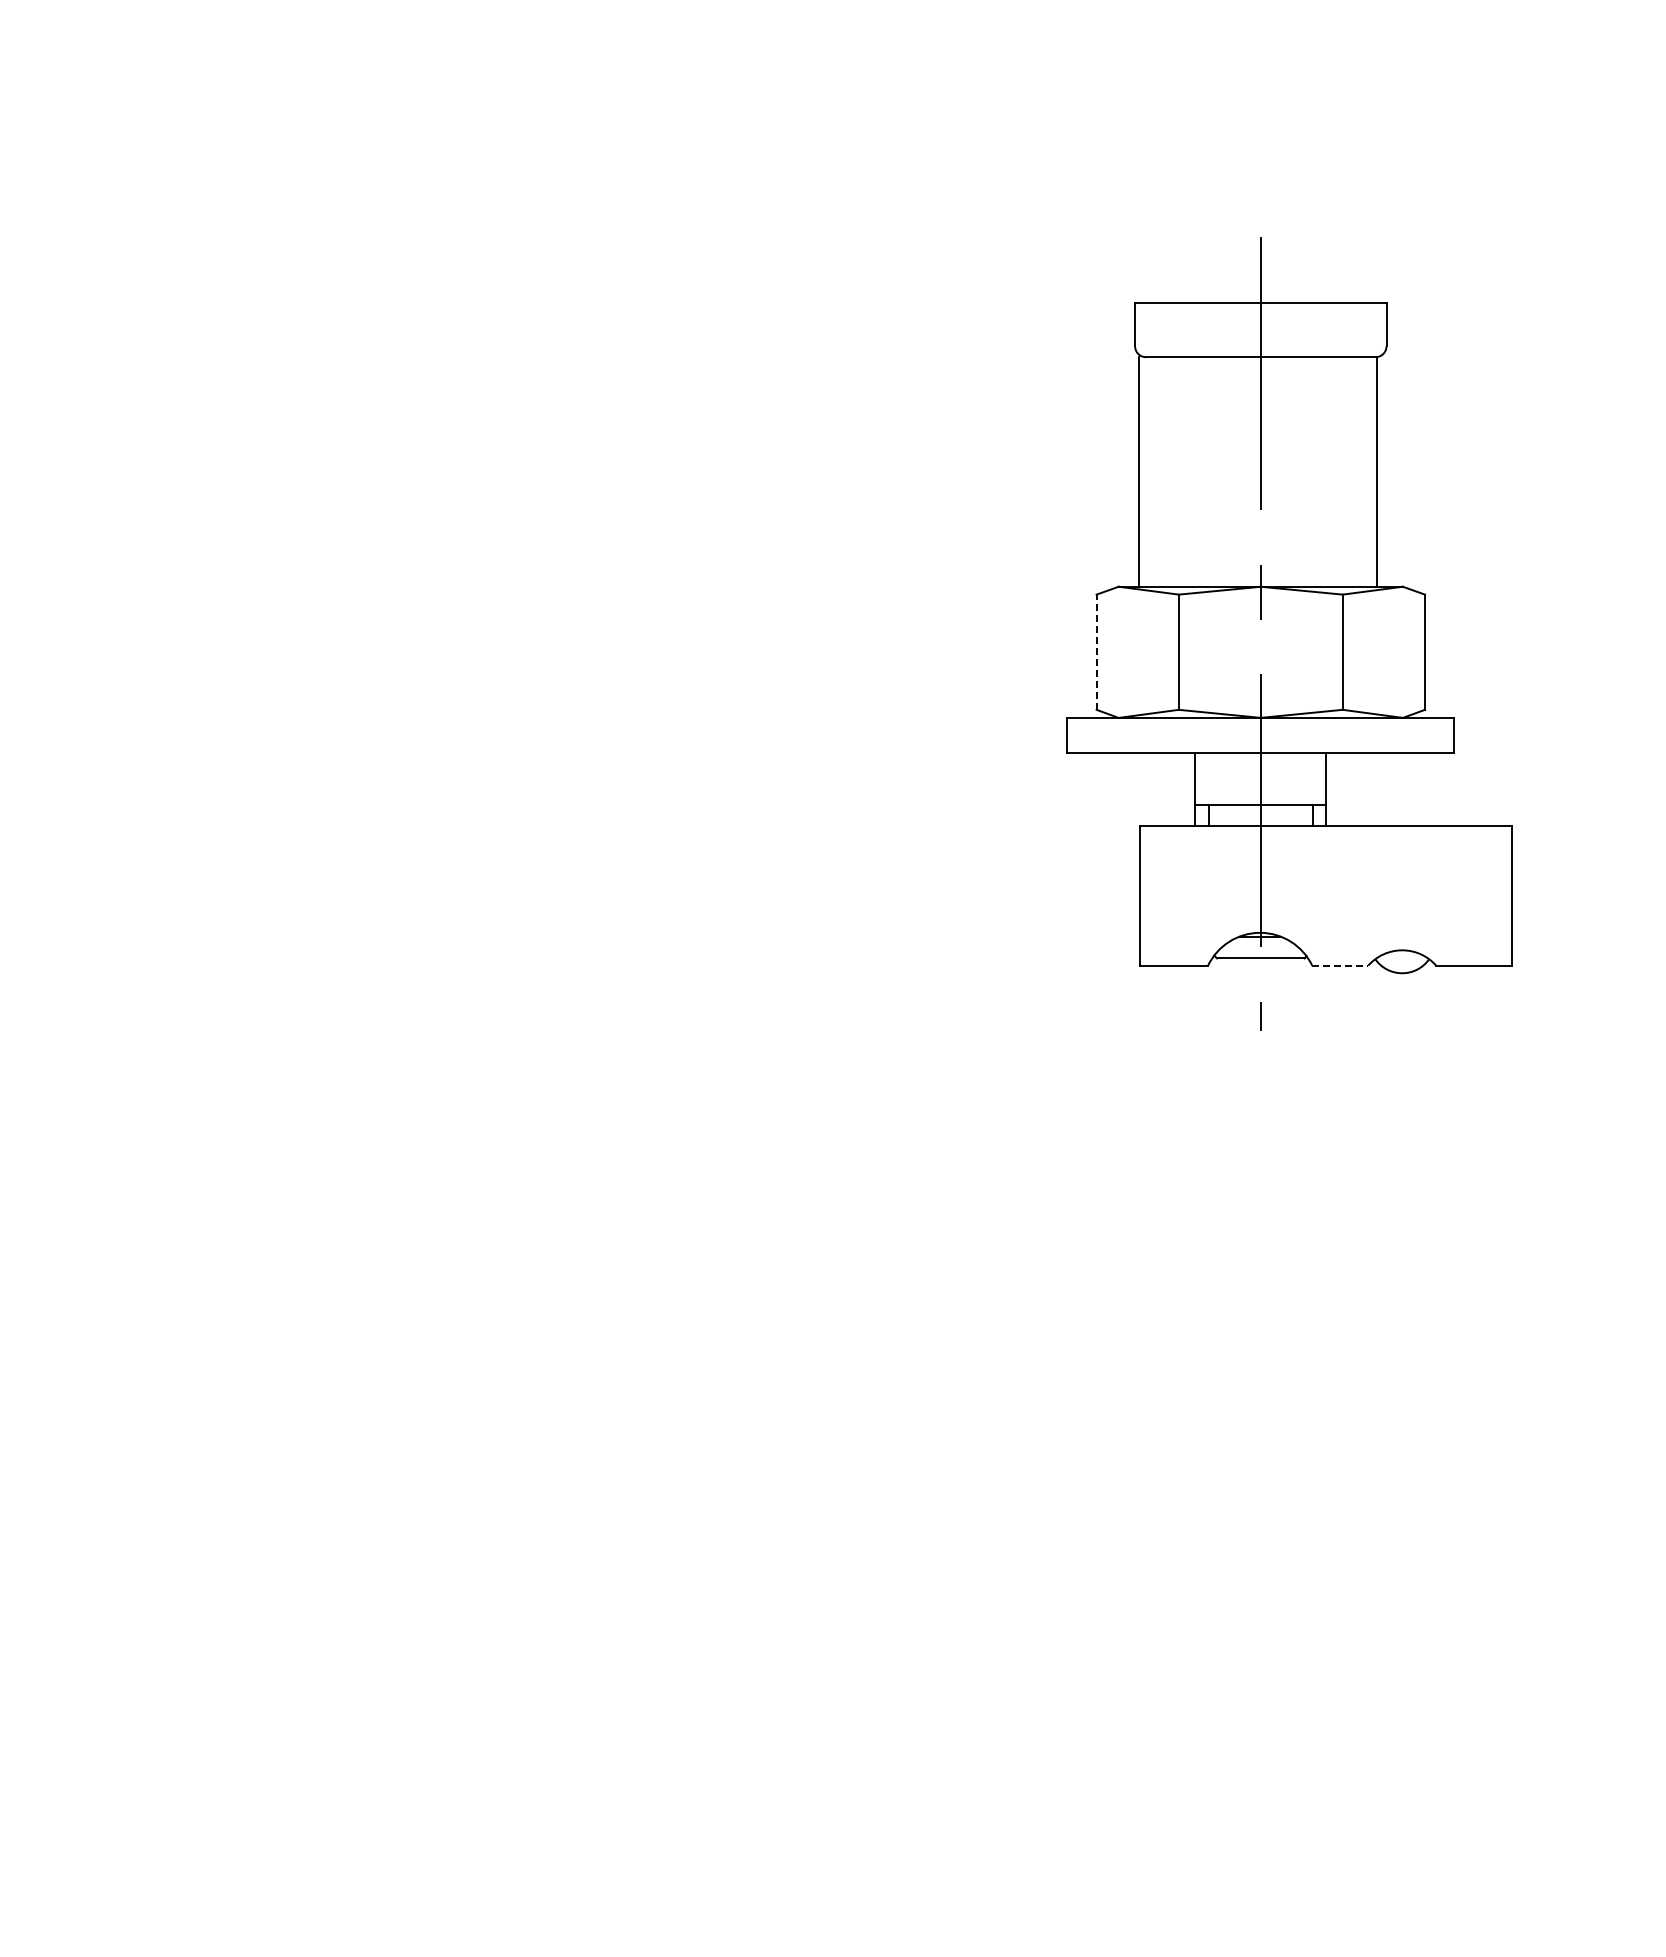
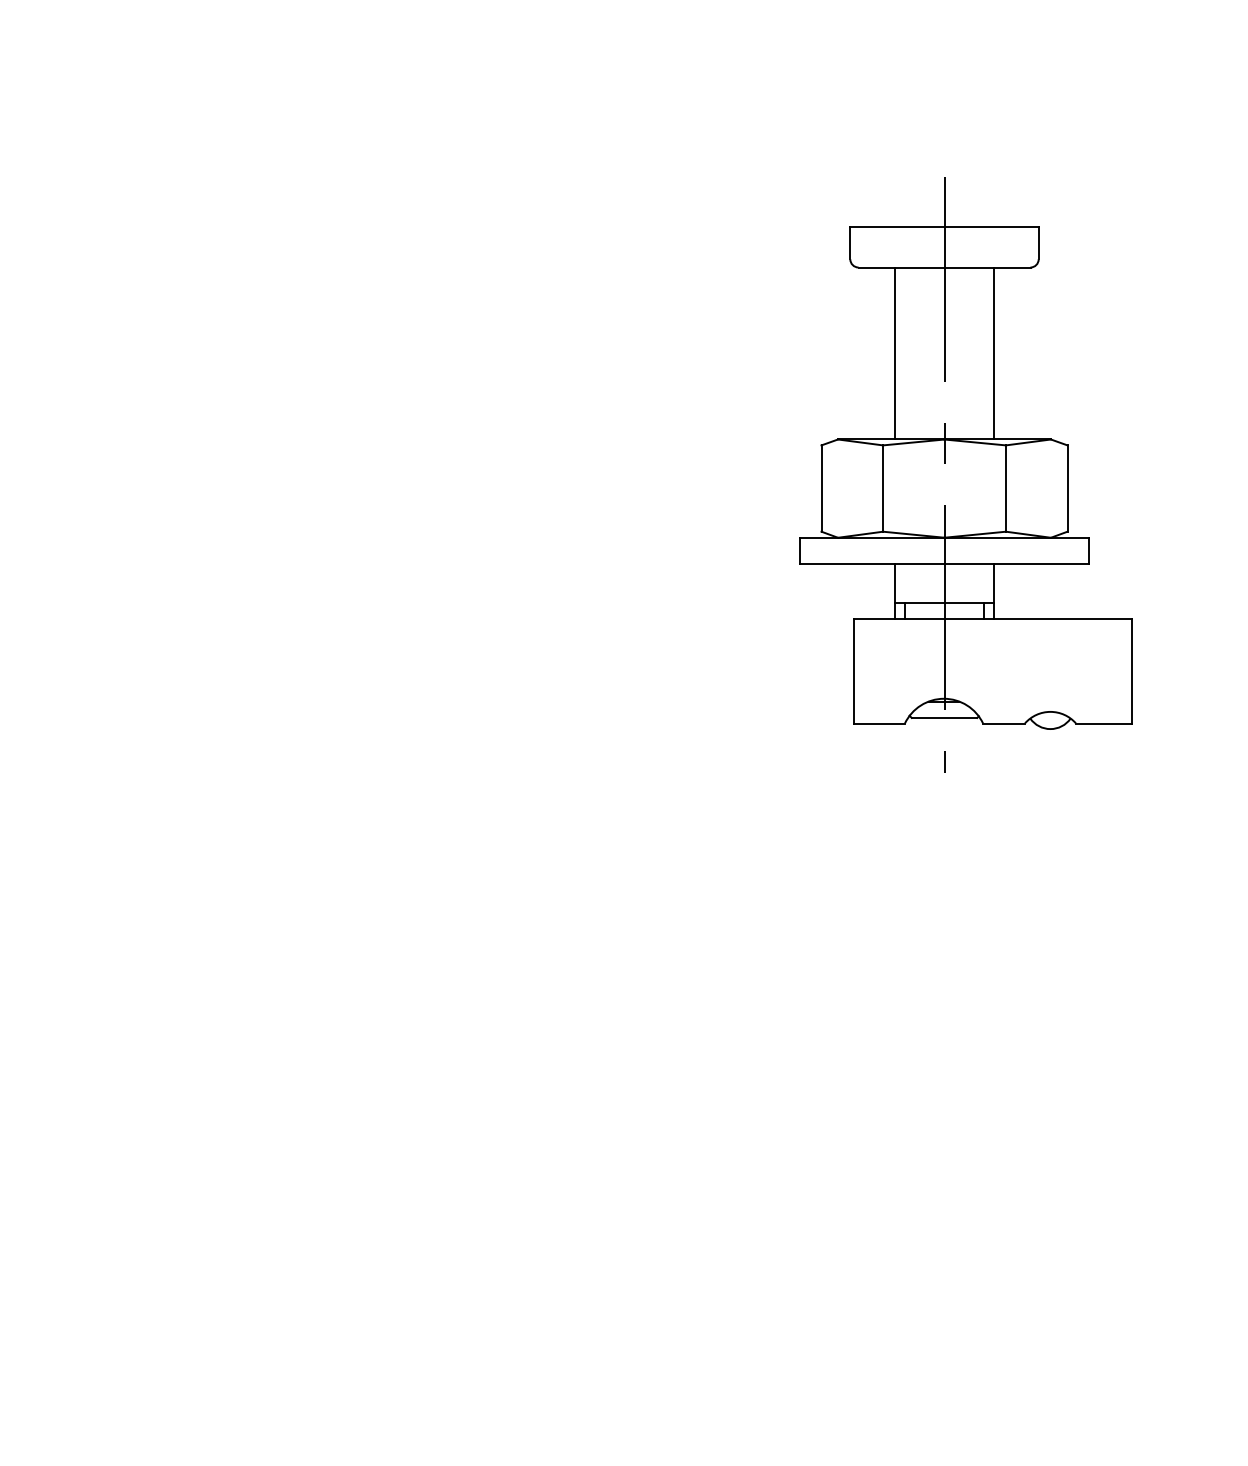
line: (1139, 471) -> (895, 353), moved
line: (1377, 471) -> (993, 353), moved
line: (1096, 652) -> (821, 488), dashed -> solid
line: (1340, 965) -> (1004, 723), dashed -> solid

